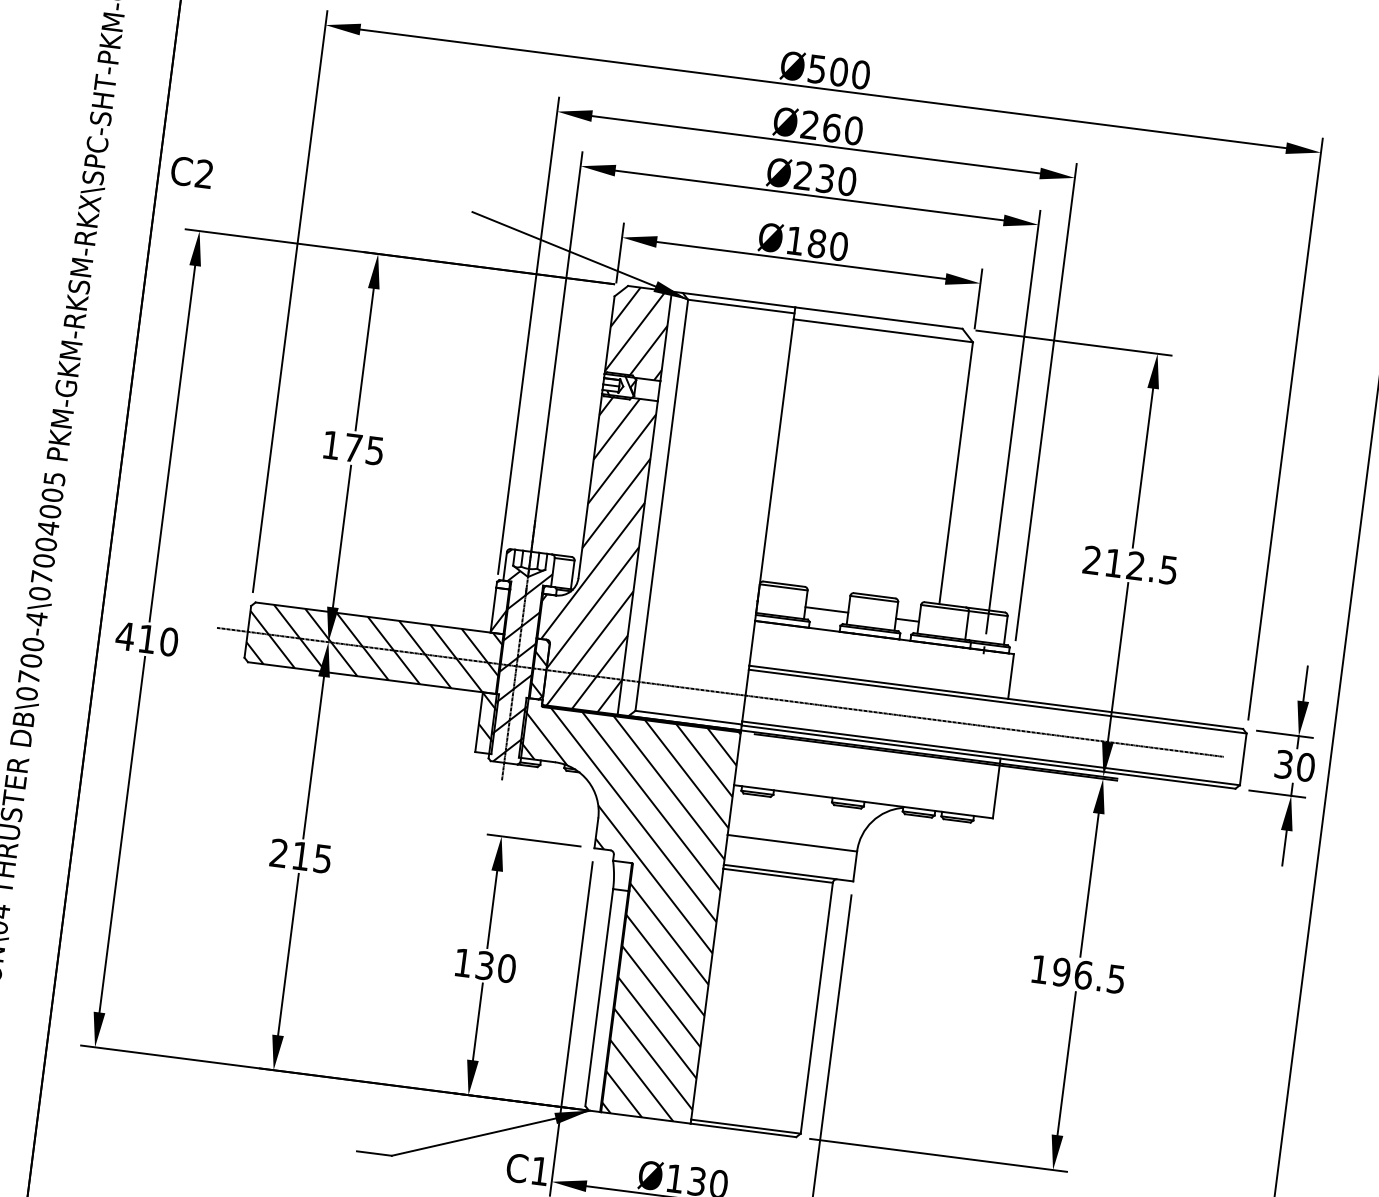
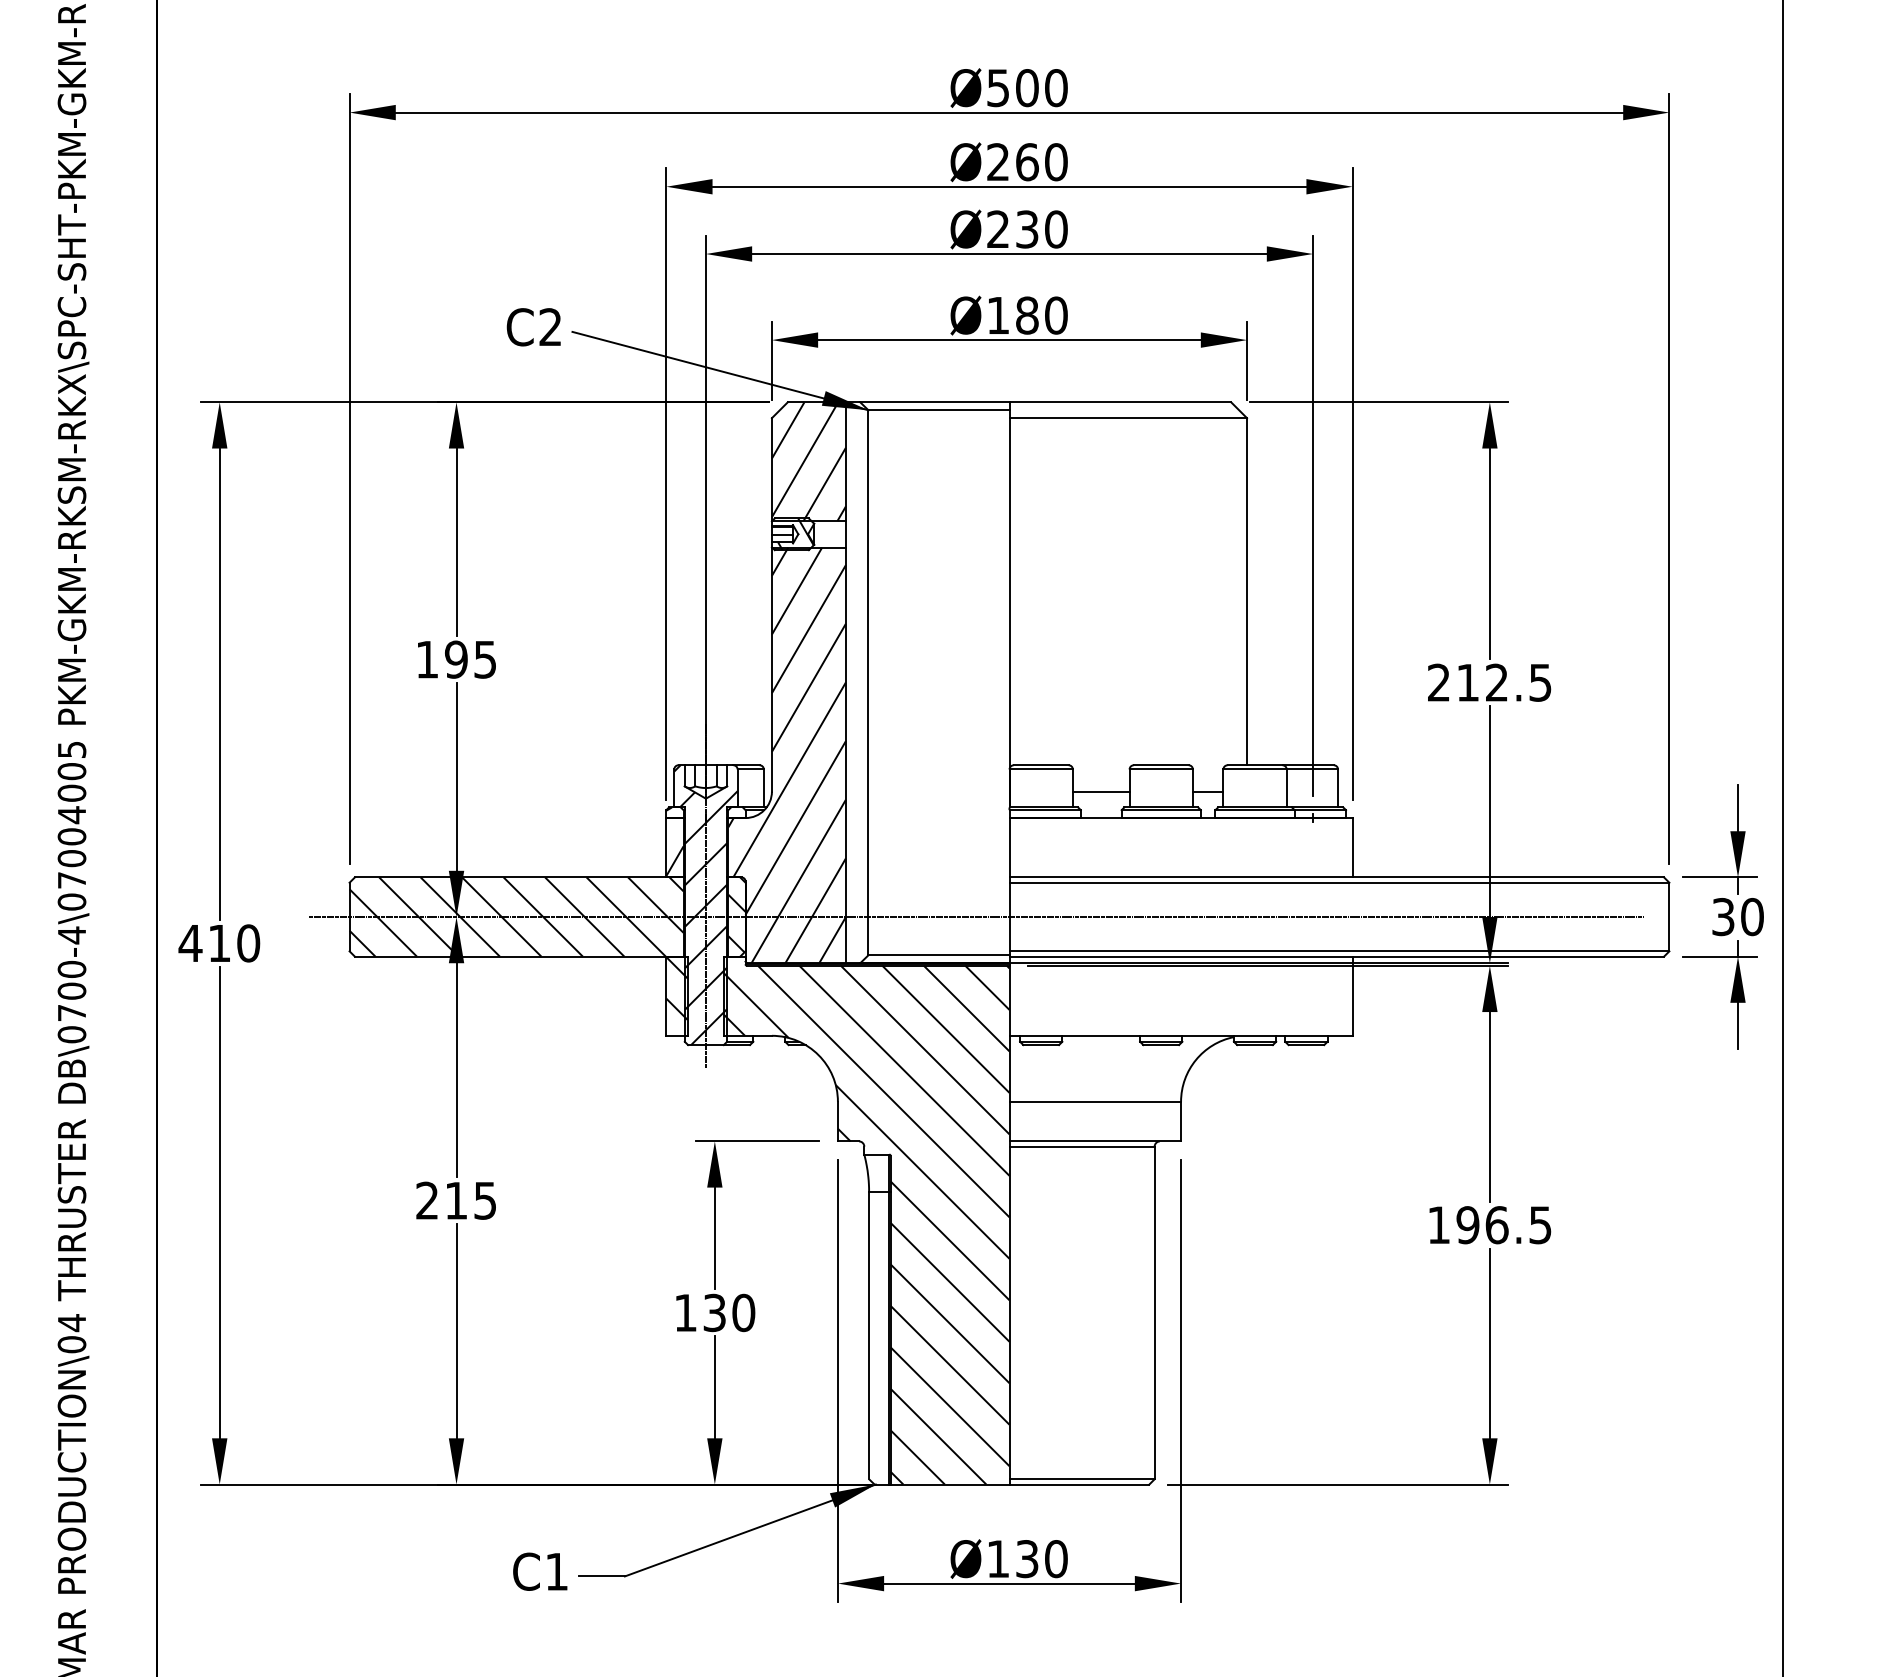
text: (191, 172) -> (533, 327), moved
text: (353, 447) -> (456, 659), 175 -> 195
text: (527, 1169) -> (540, 1571), moved

